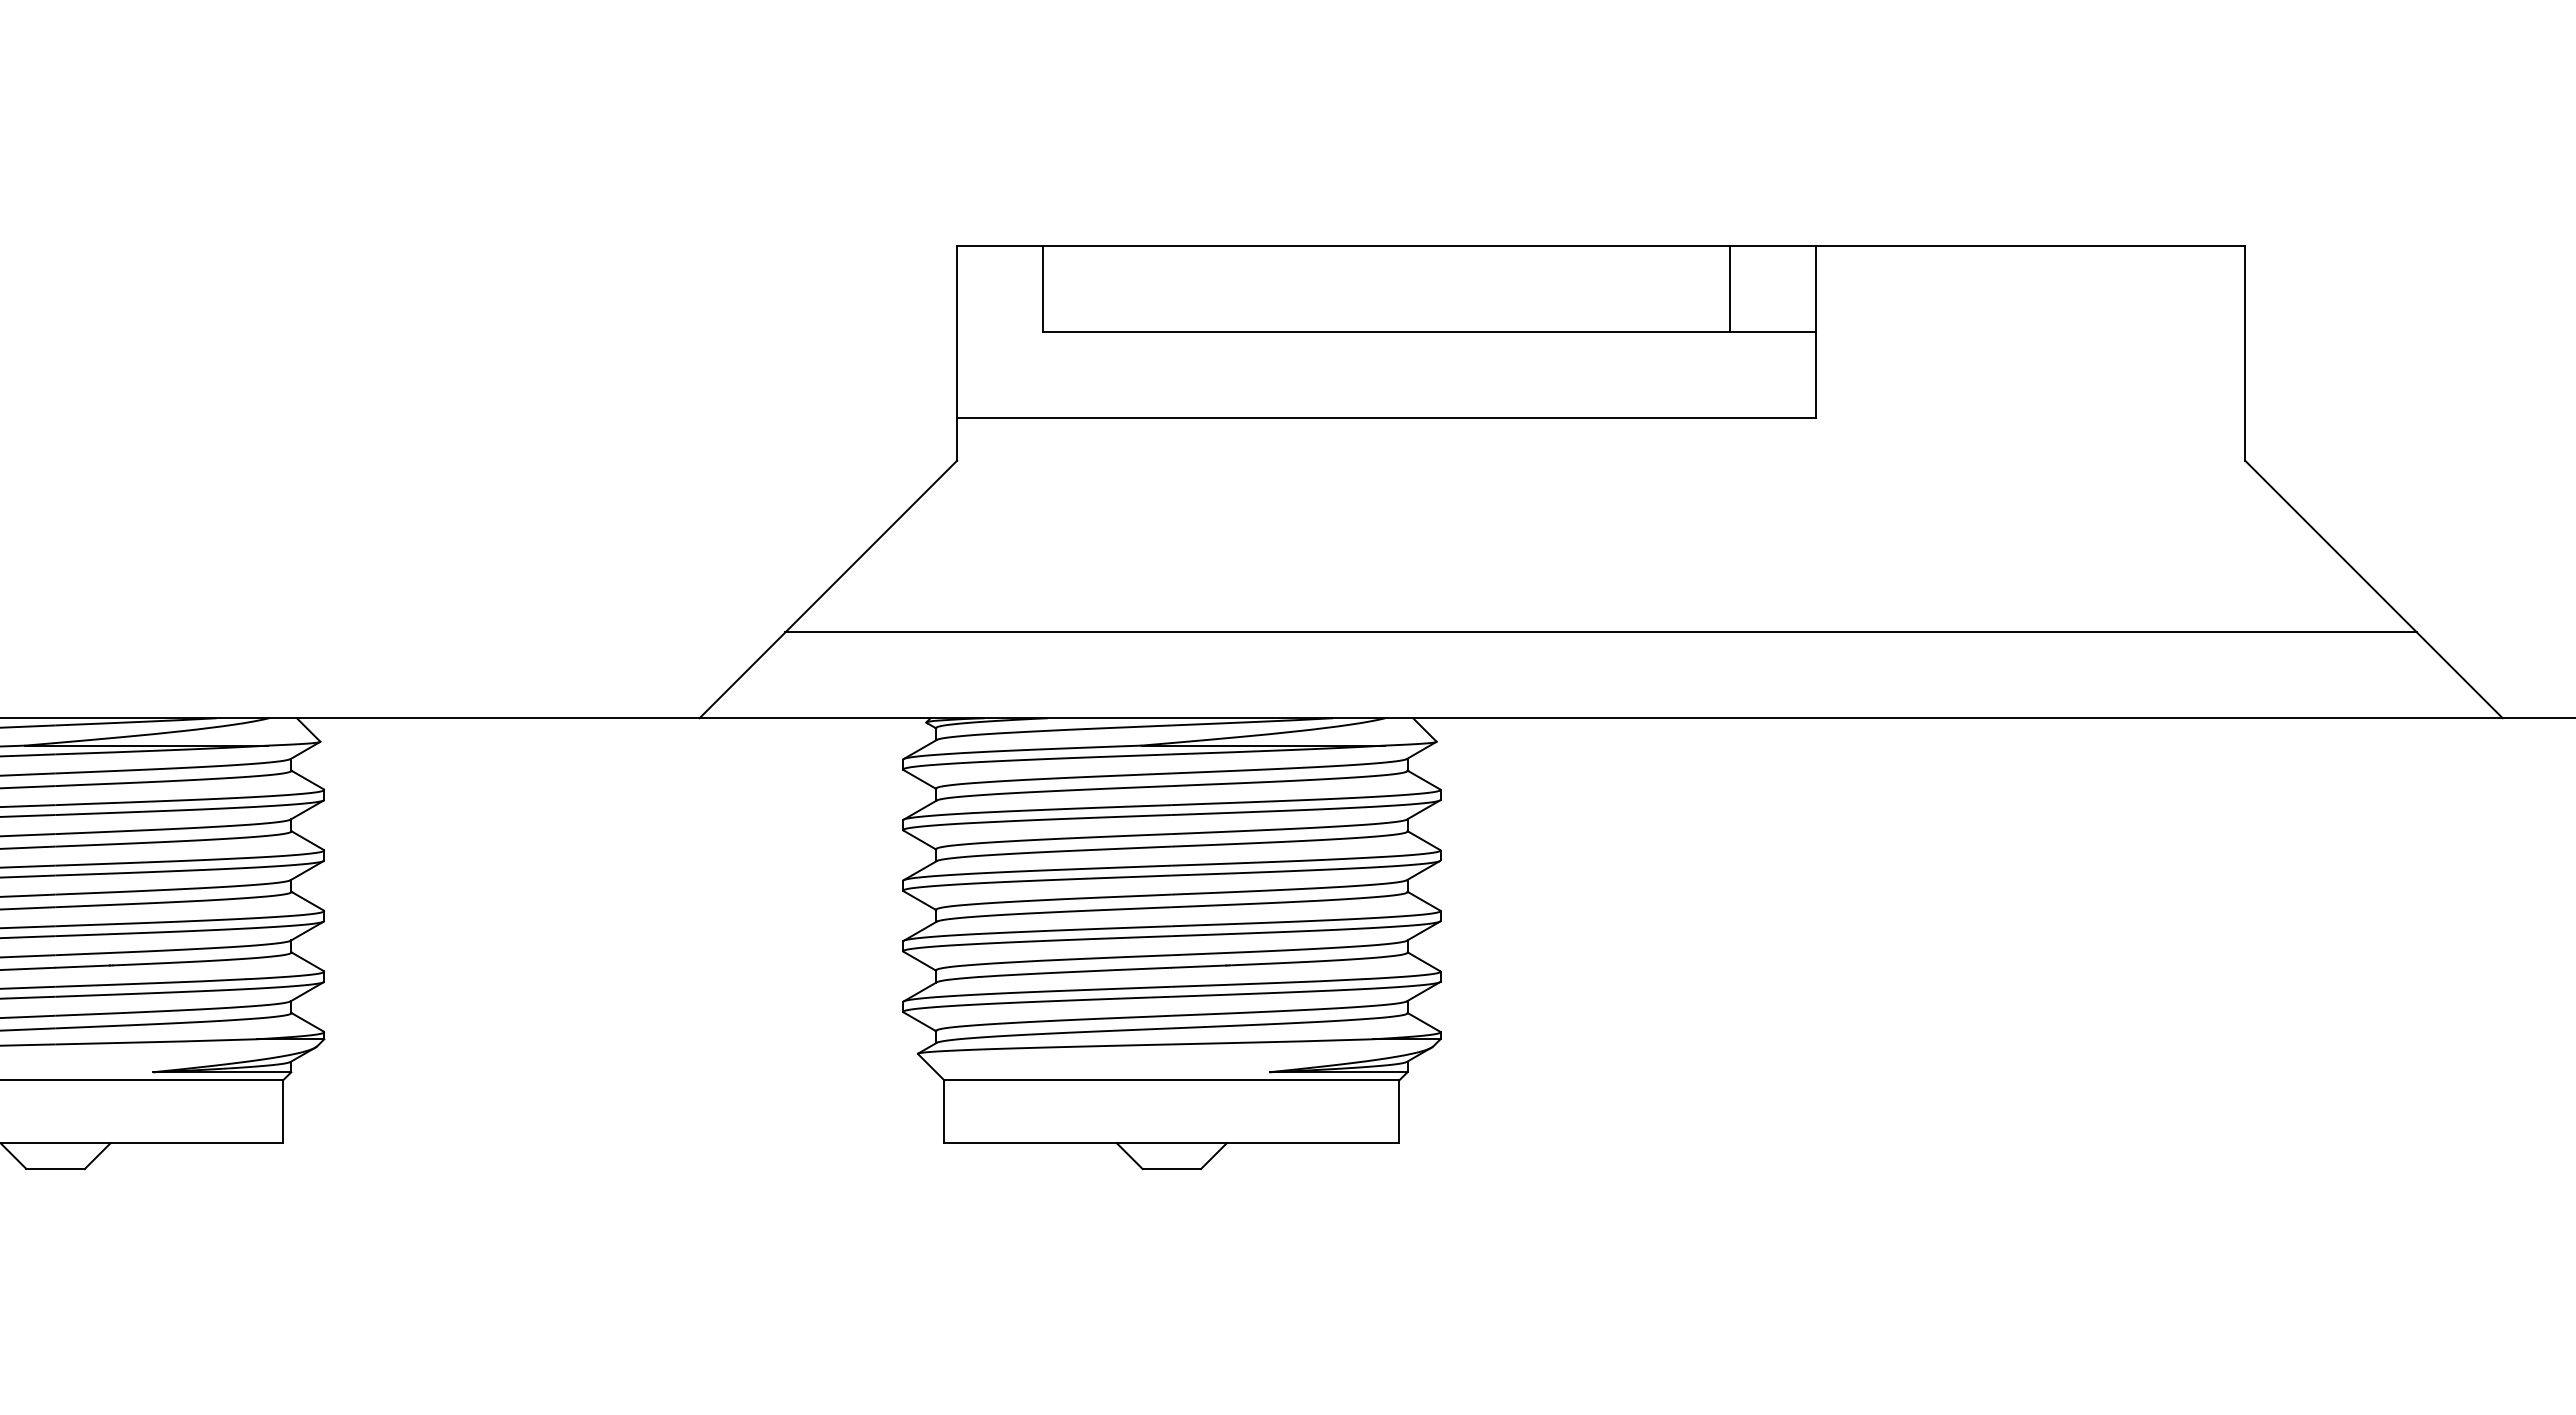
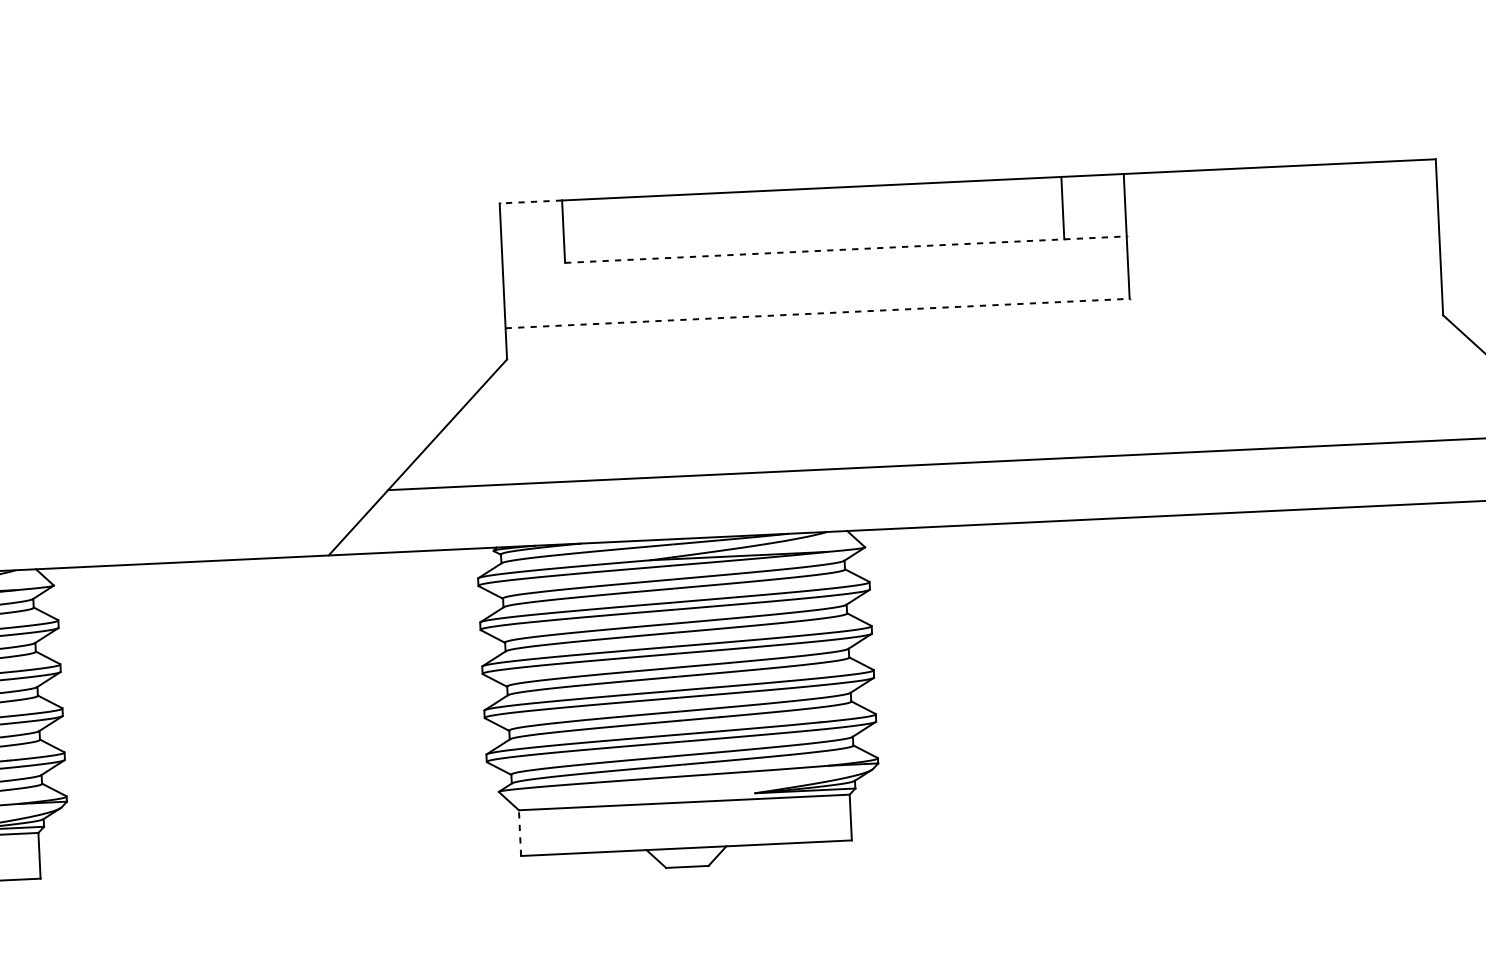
line: (1000, 245) -> (531, 201), solid -> dashed
line: (1429, 331) -> (845, 249), solid -> dashed
line: (1387, 417) -> (818, 313), solid -> dashed
line: (944, 1111) -> (520, 832), solid -> dashed

